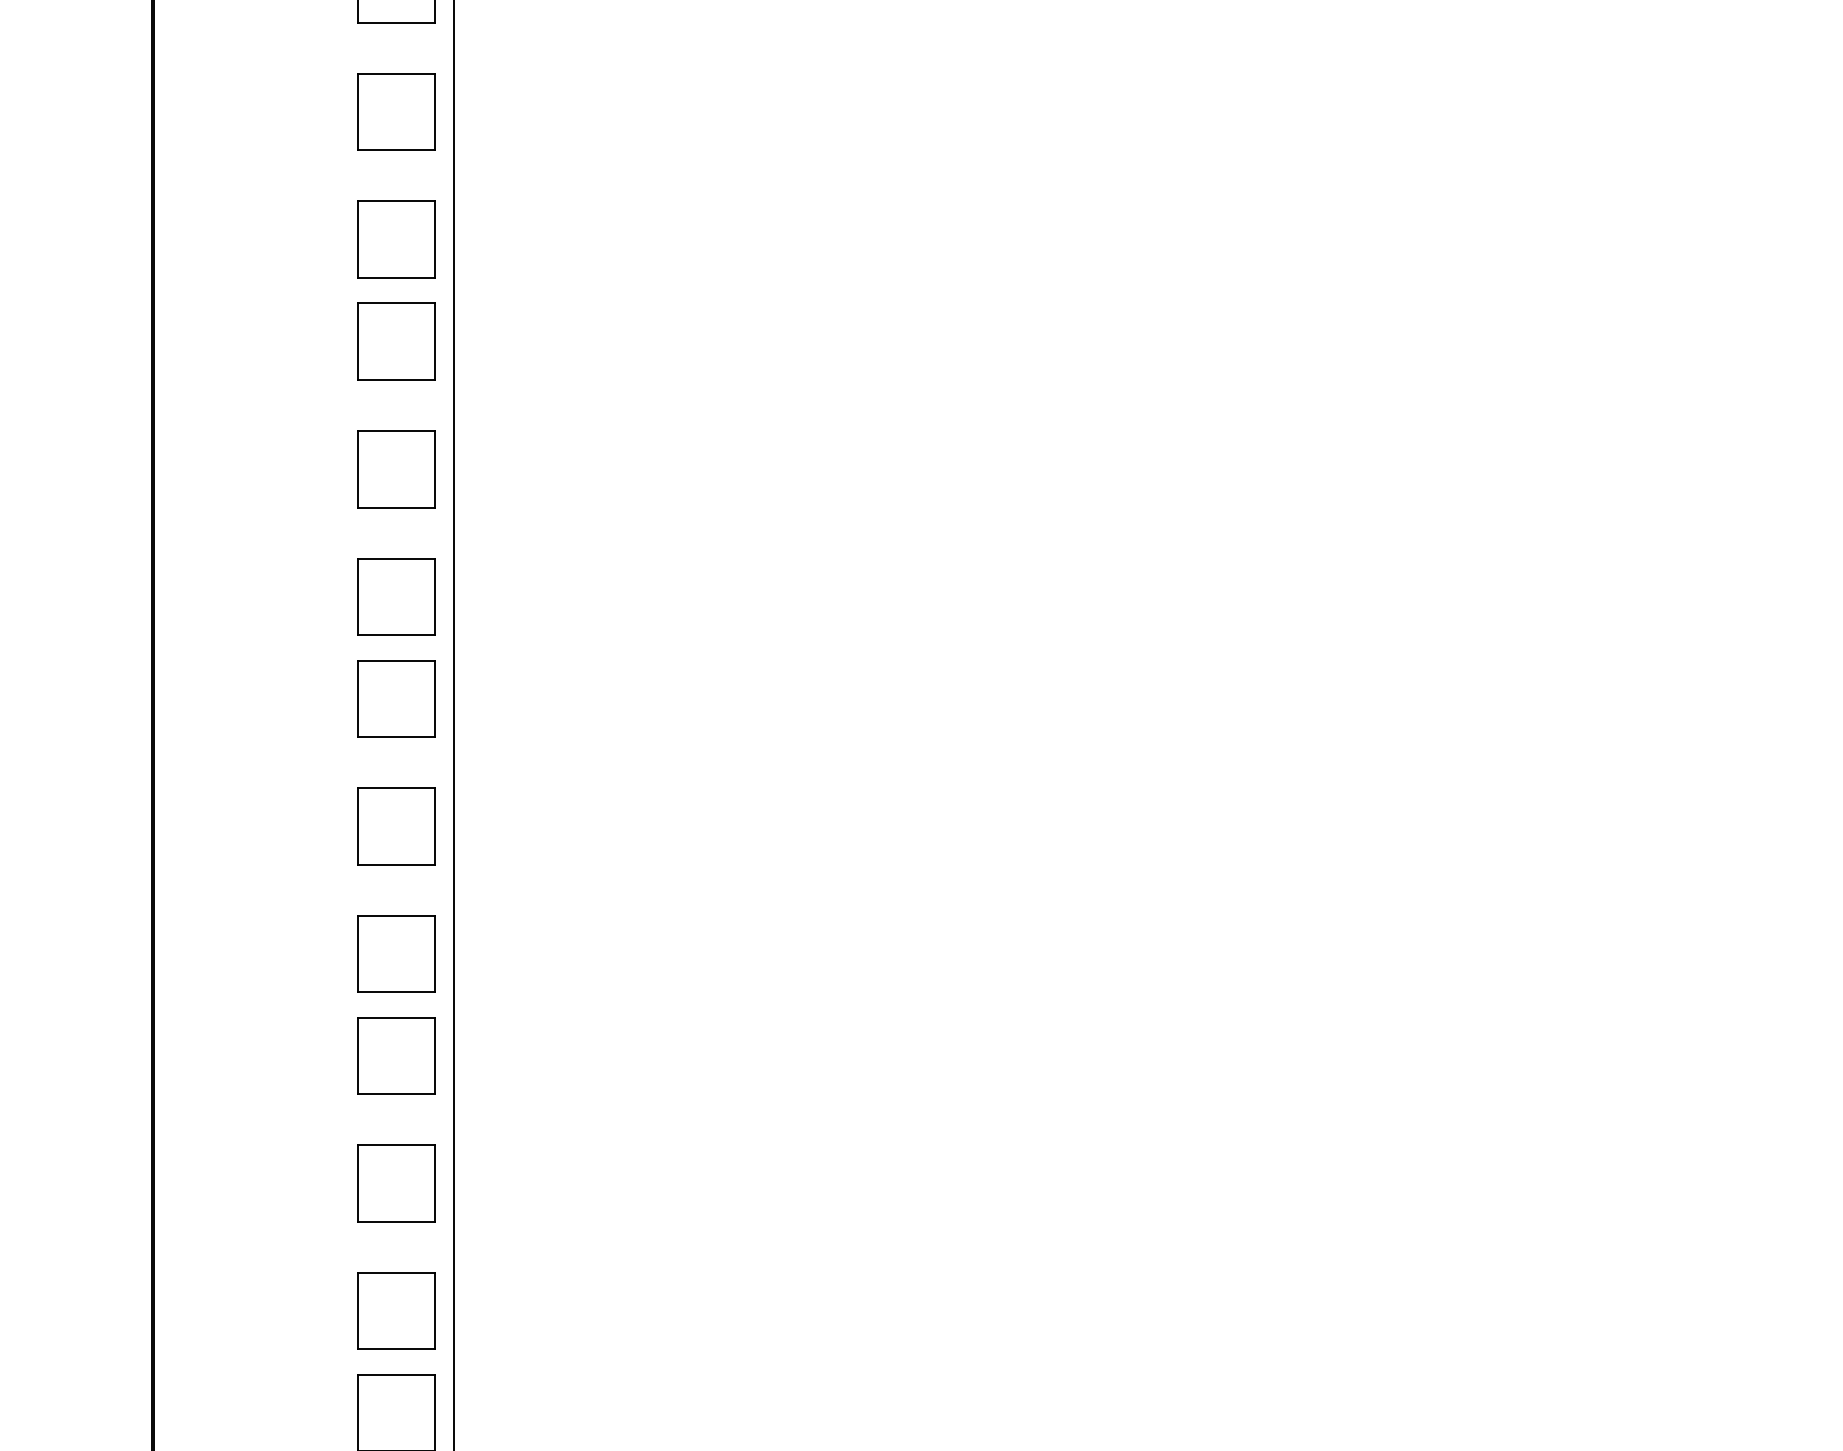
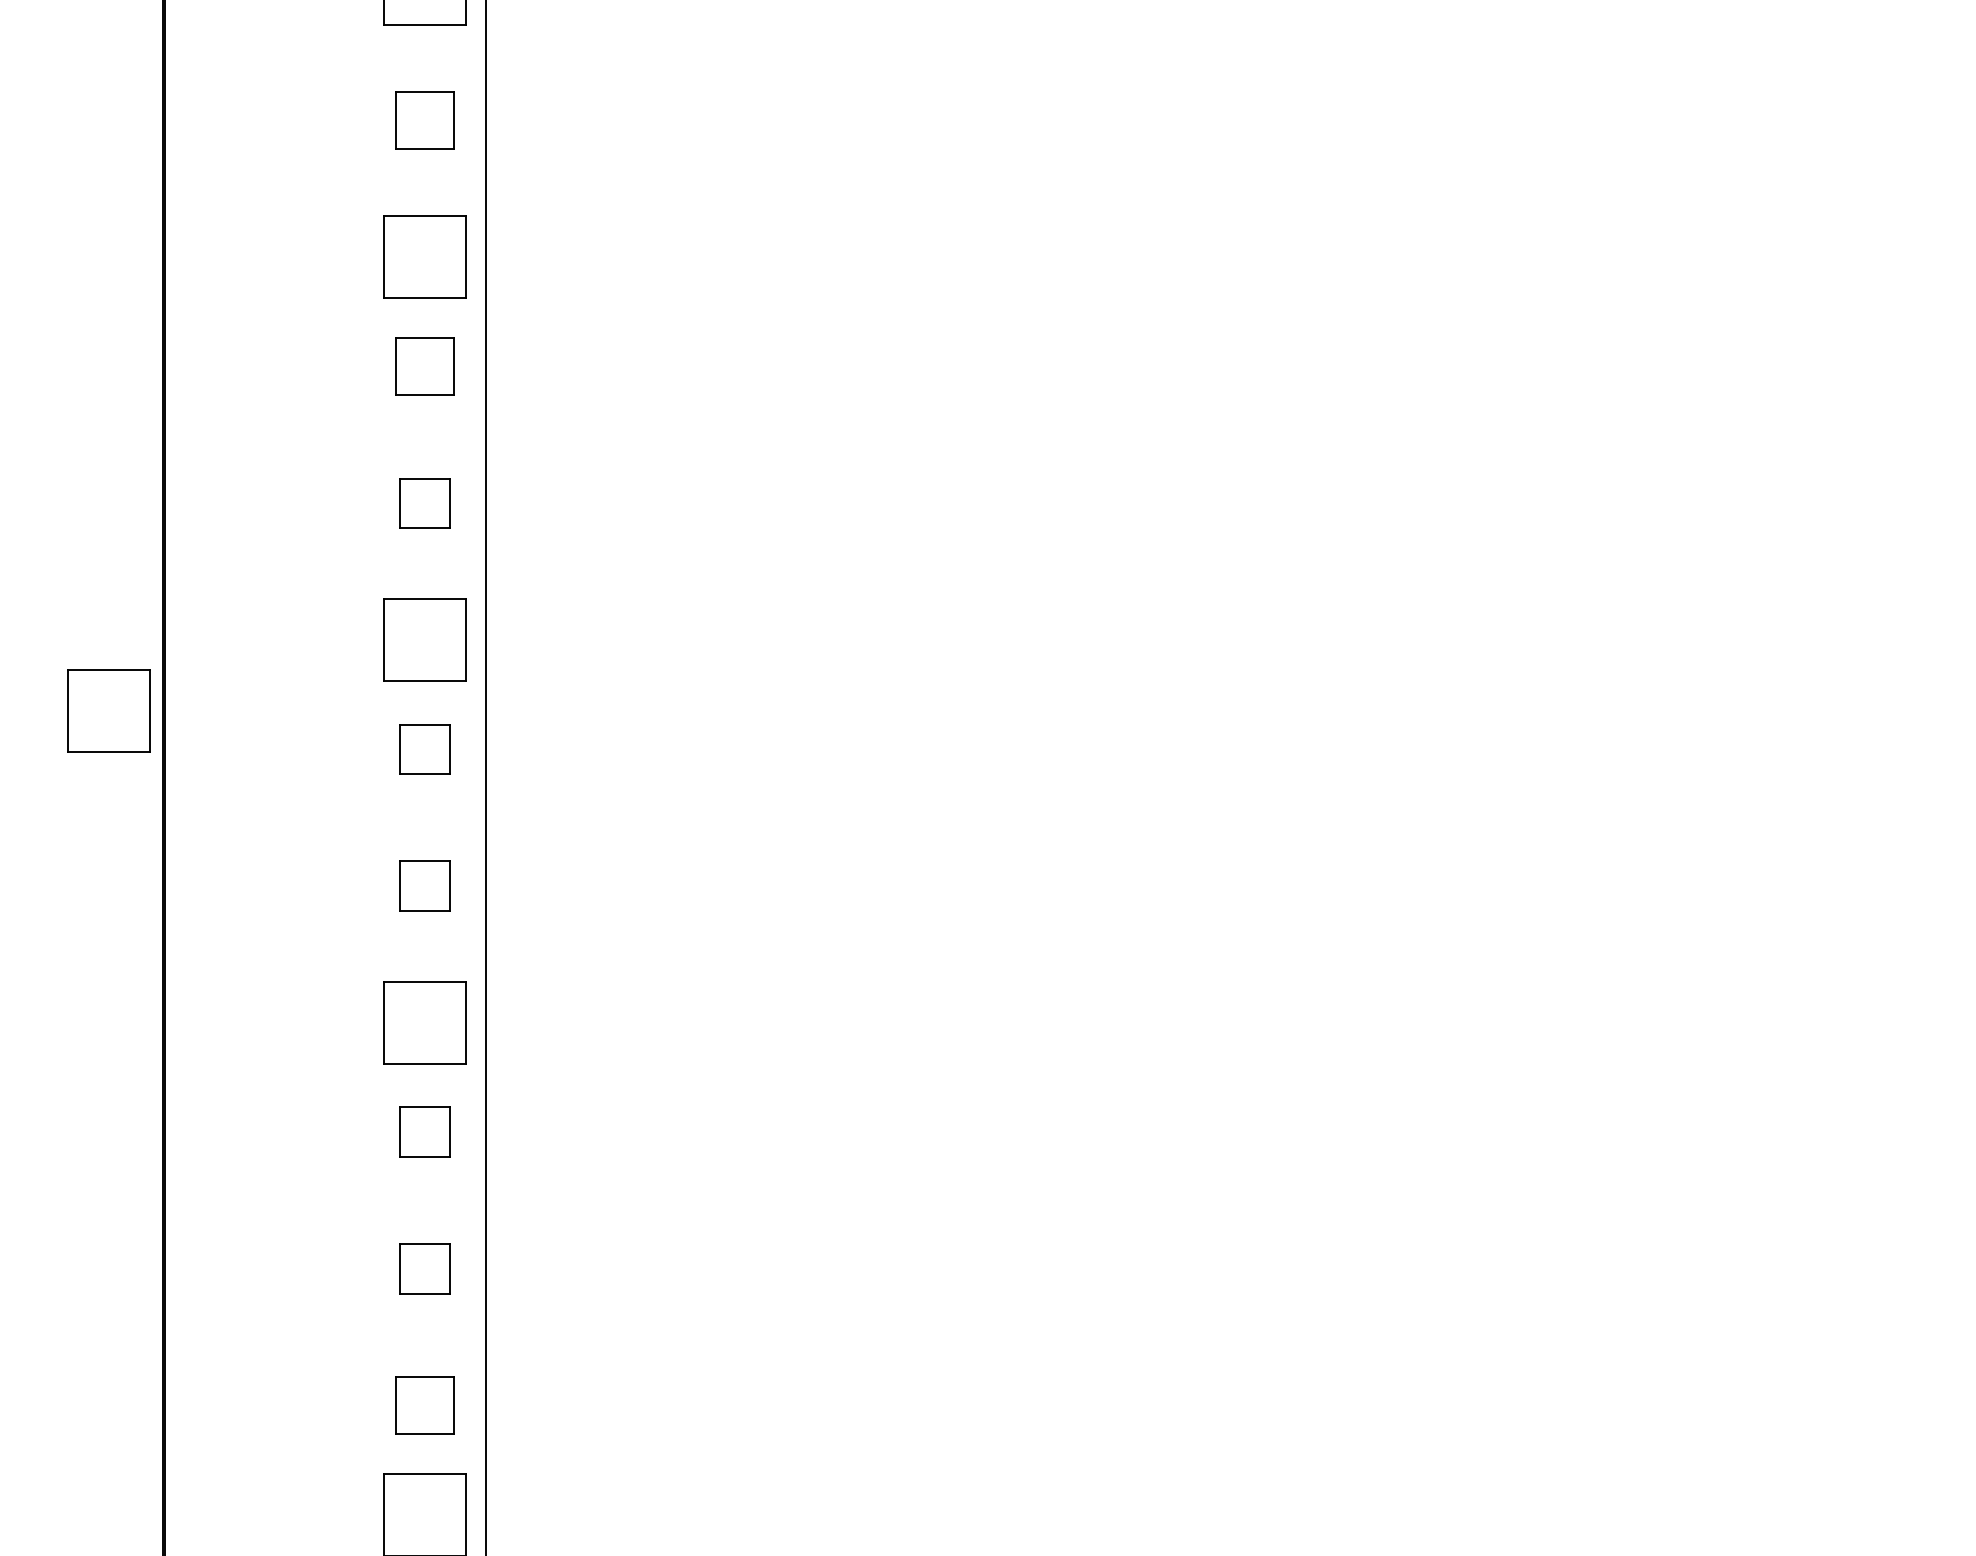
part: (396, 111) -> (424, 119), size x0.7
part: (396, 340) -> (424, 365), size x0.7
part: (396, 468) -> (424, 502), size x0.6
part: (101, 662) -> (108, 710), added
part: (396, 697) -> (424, 748), size x0.6
part: (396, 825) -> (424, 885), size x0.6
part: (396, 1055) -> (424, 1131), size x0.6
part: (396, 1182) -> (424, 1268), size x0.6
part: (396, 1310) -> (424, 1405), size x0.7

